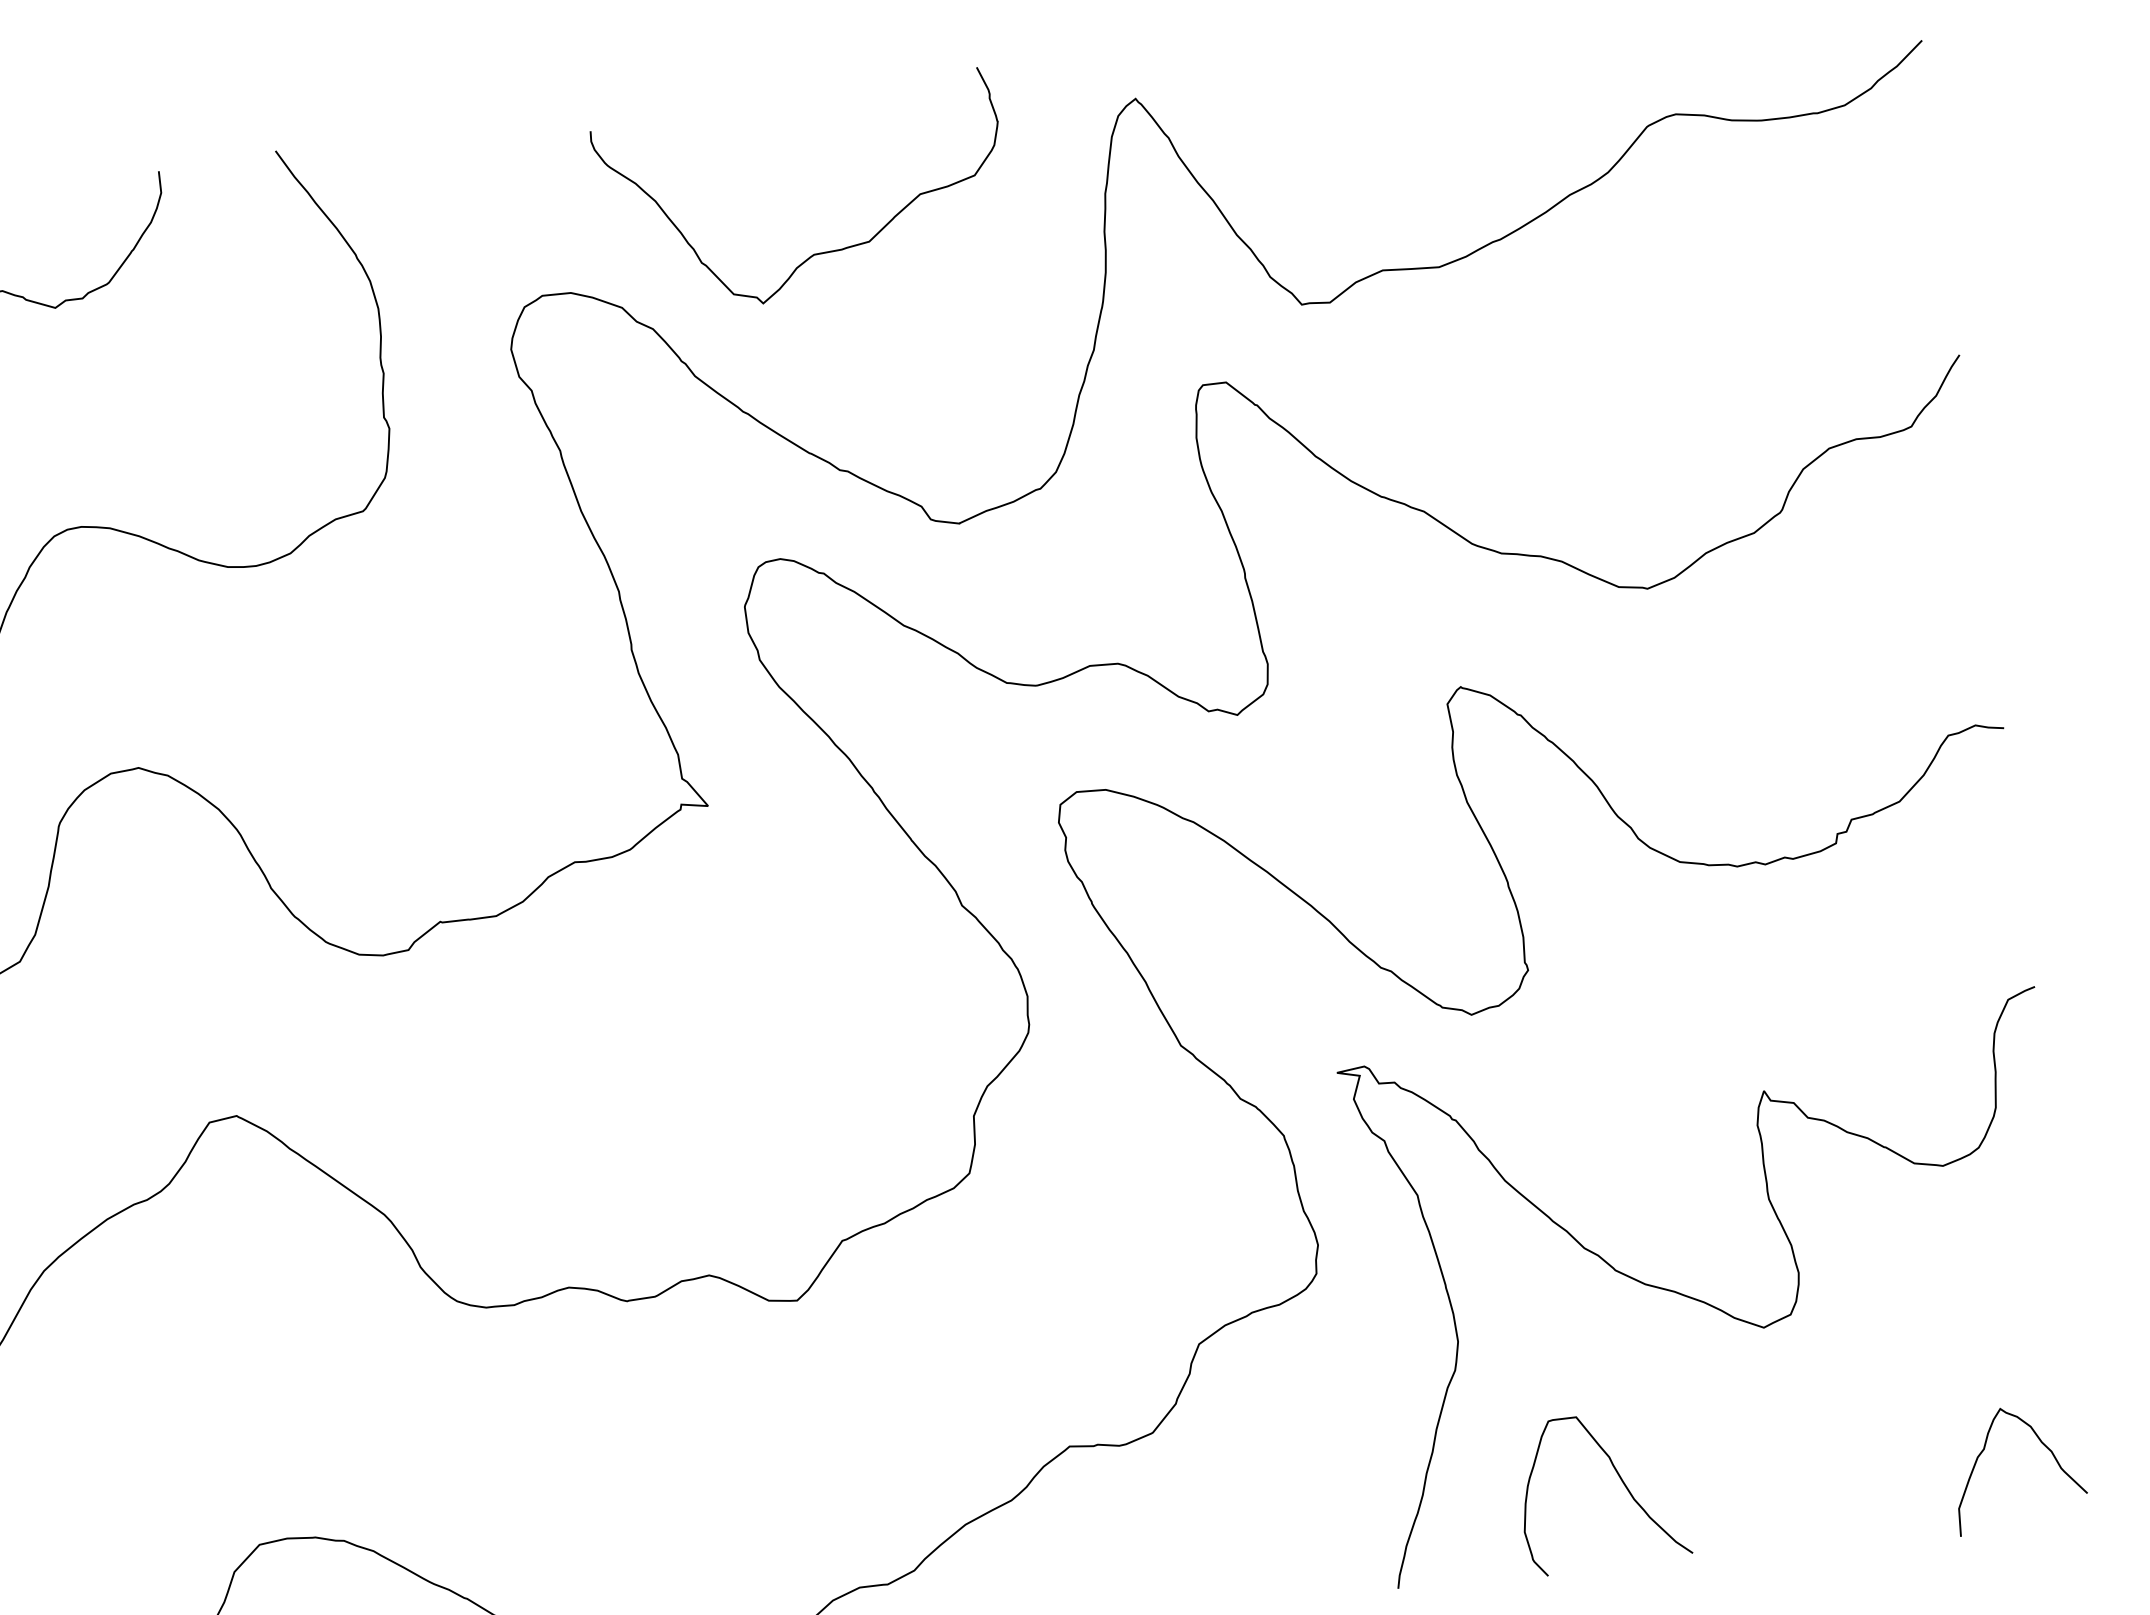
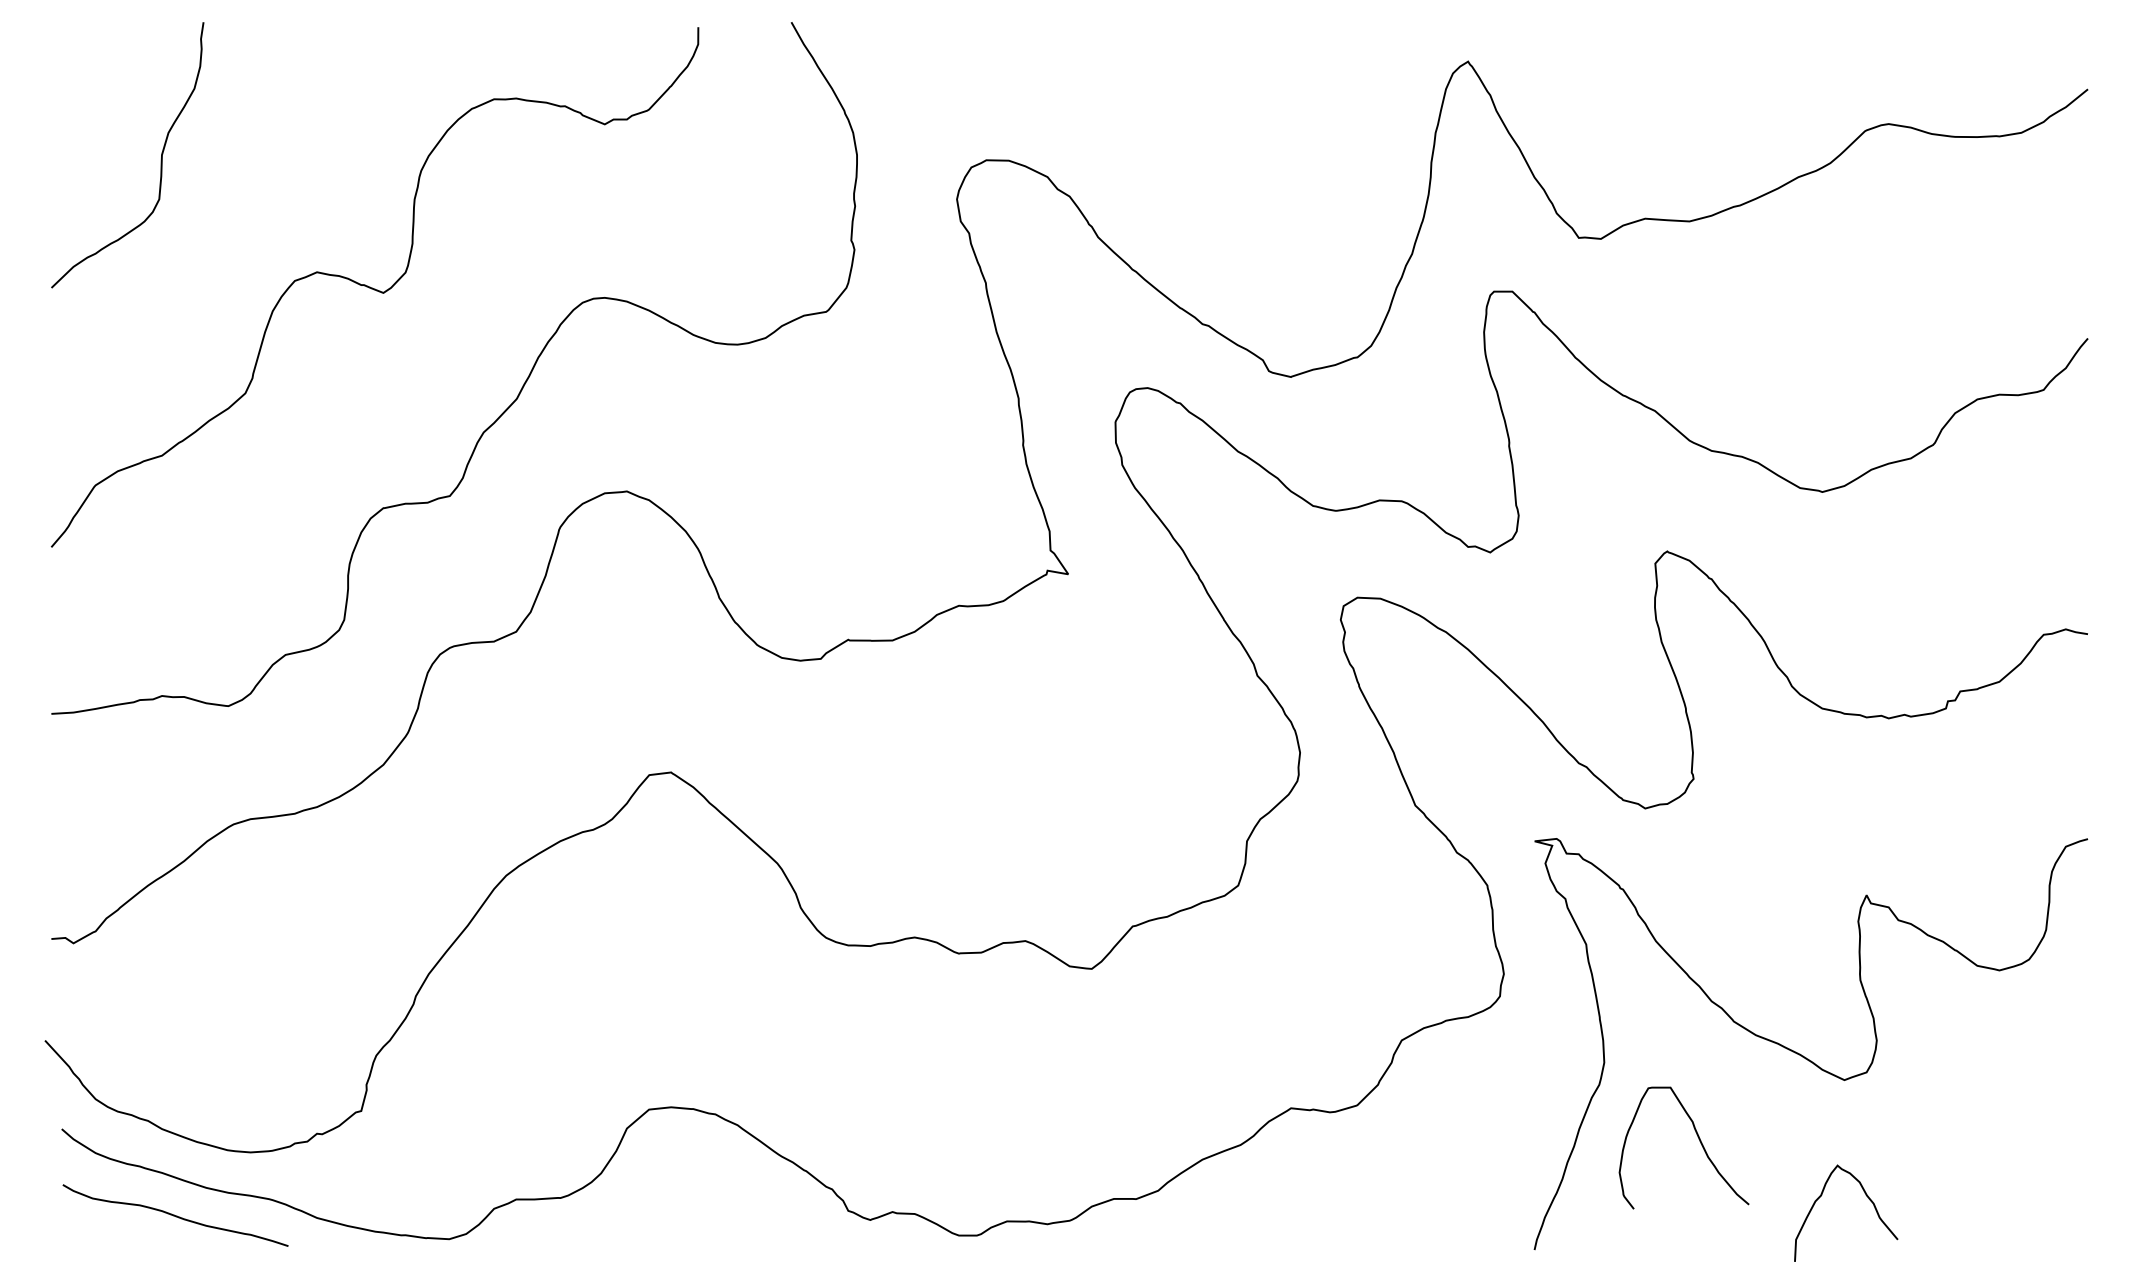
curve: (814, 253) -> (1202, 152), removed
curve: (2040, 1442) -> (1865, 1195), moved
curve: (1619, 1478) -> (1698, 1139), moved

